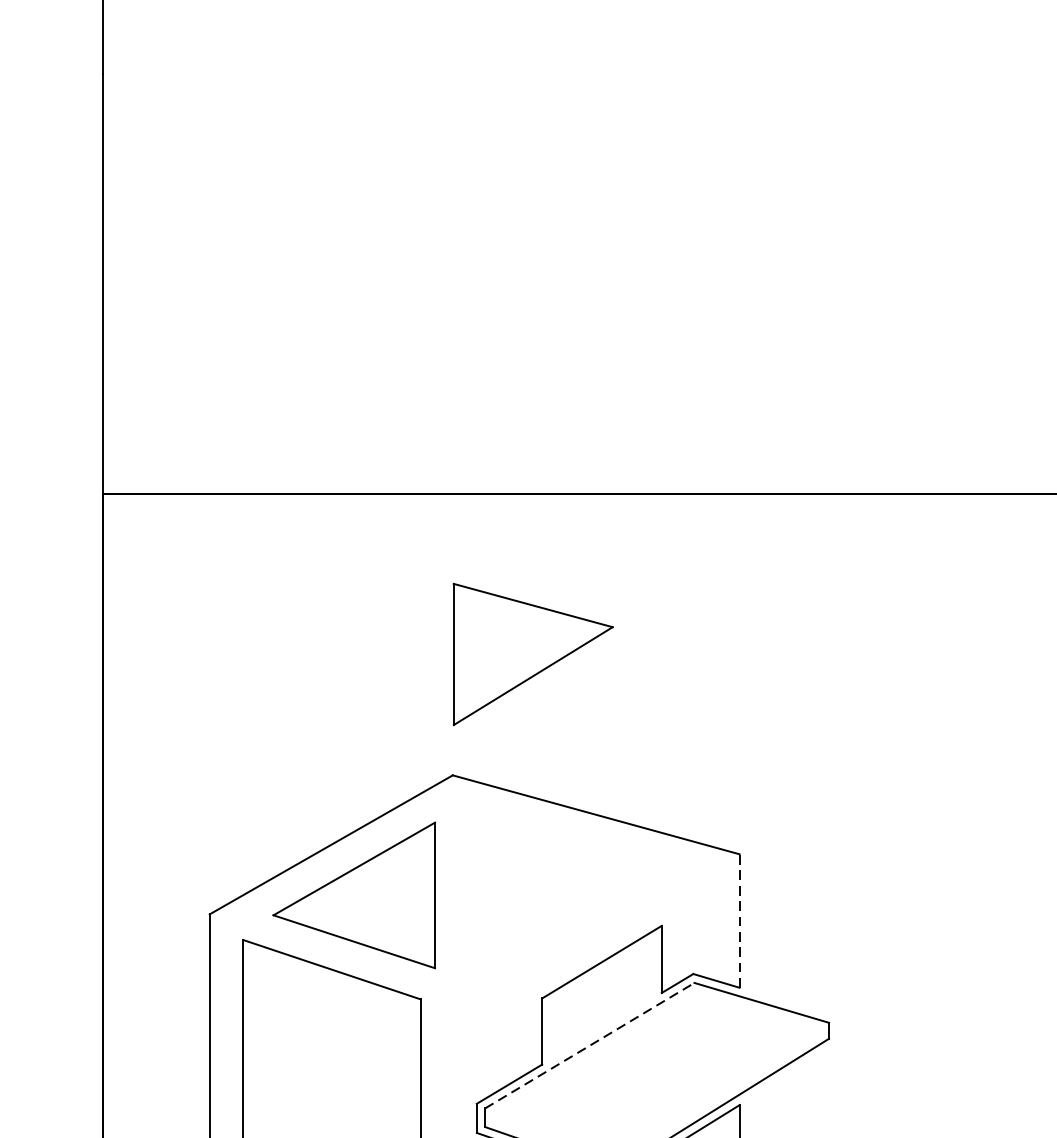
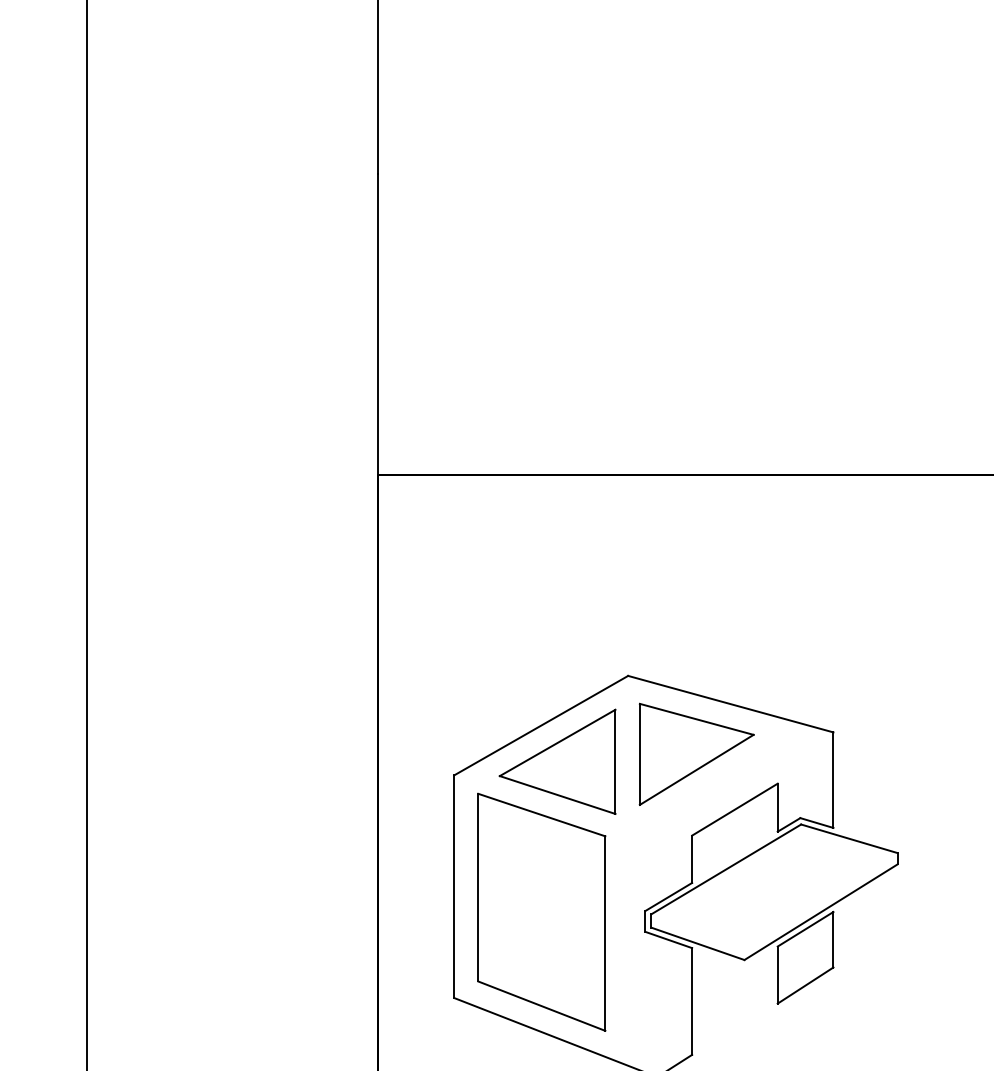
part: (532, 653) -> (696, 753), moved
line: (739, 921) -> (833, 780), dashed -> solid
line: (590, 1045) -> (726, 869), dashed -> solid

